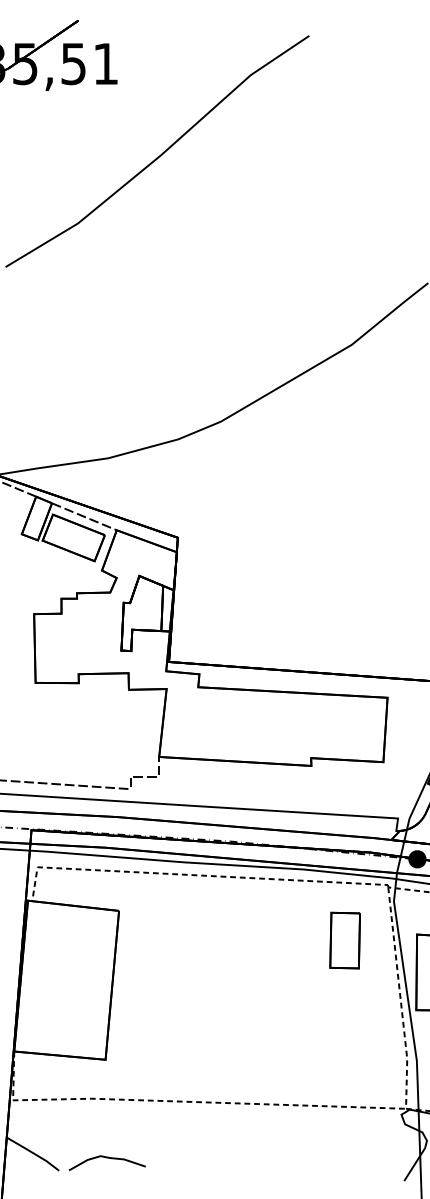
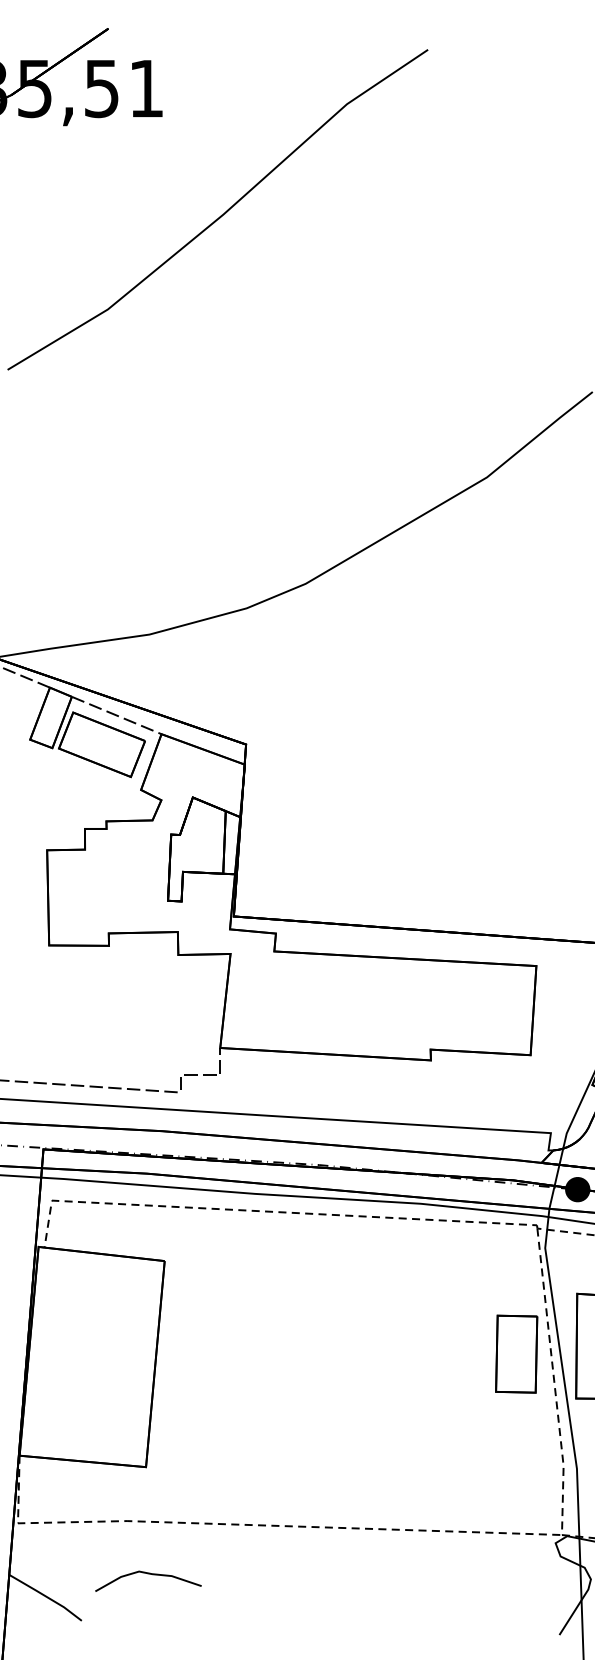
part: (345, 940) -> (516, 1353), moved
curve: (107, 1158) -> (148, 1574), moved

